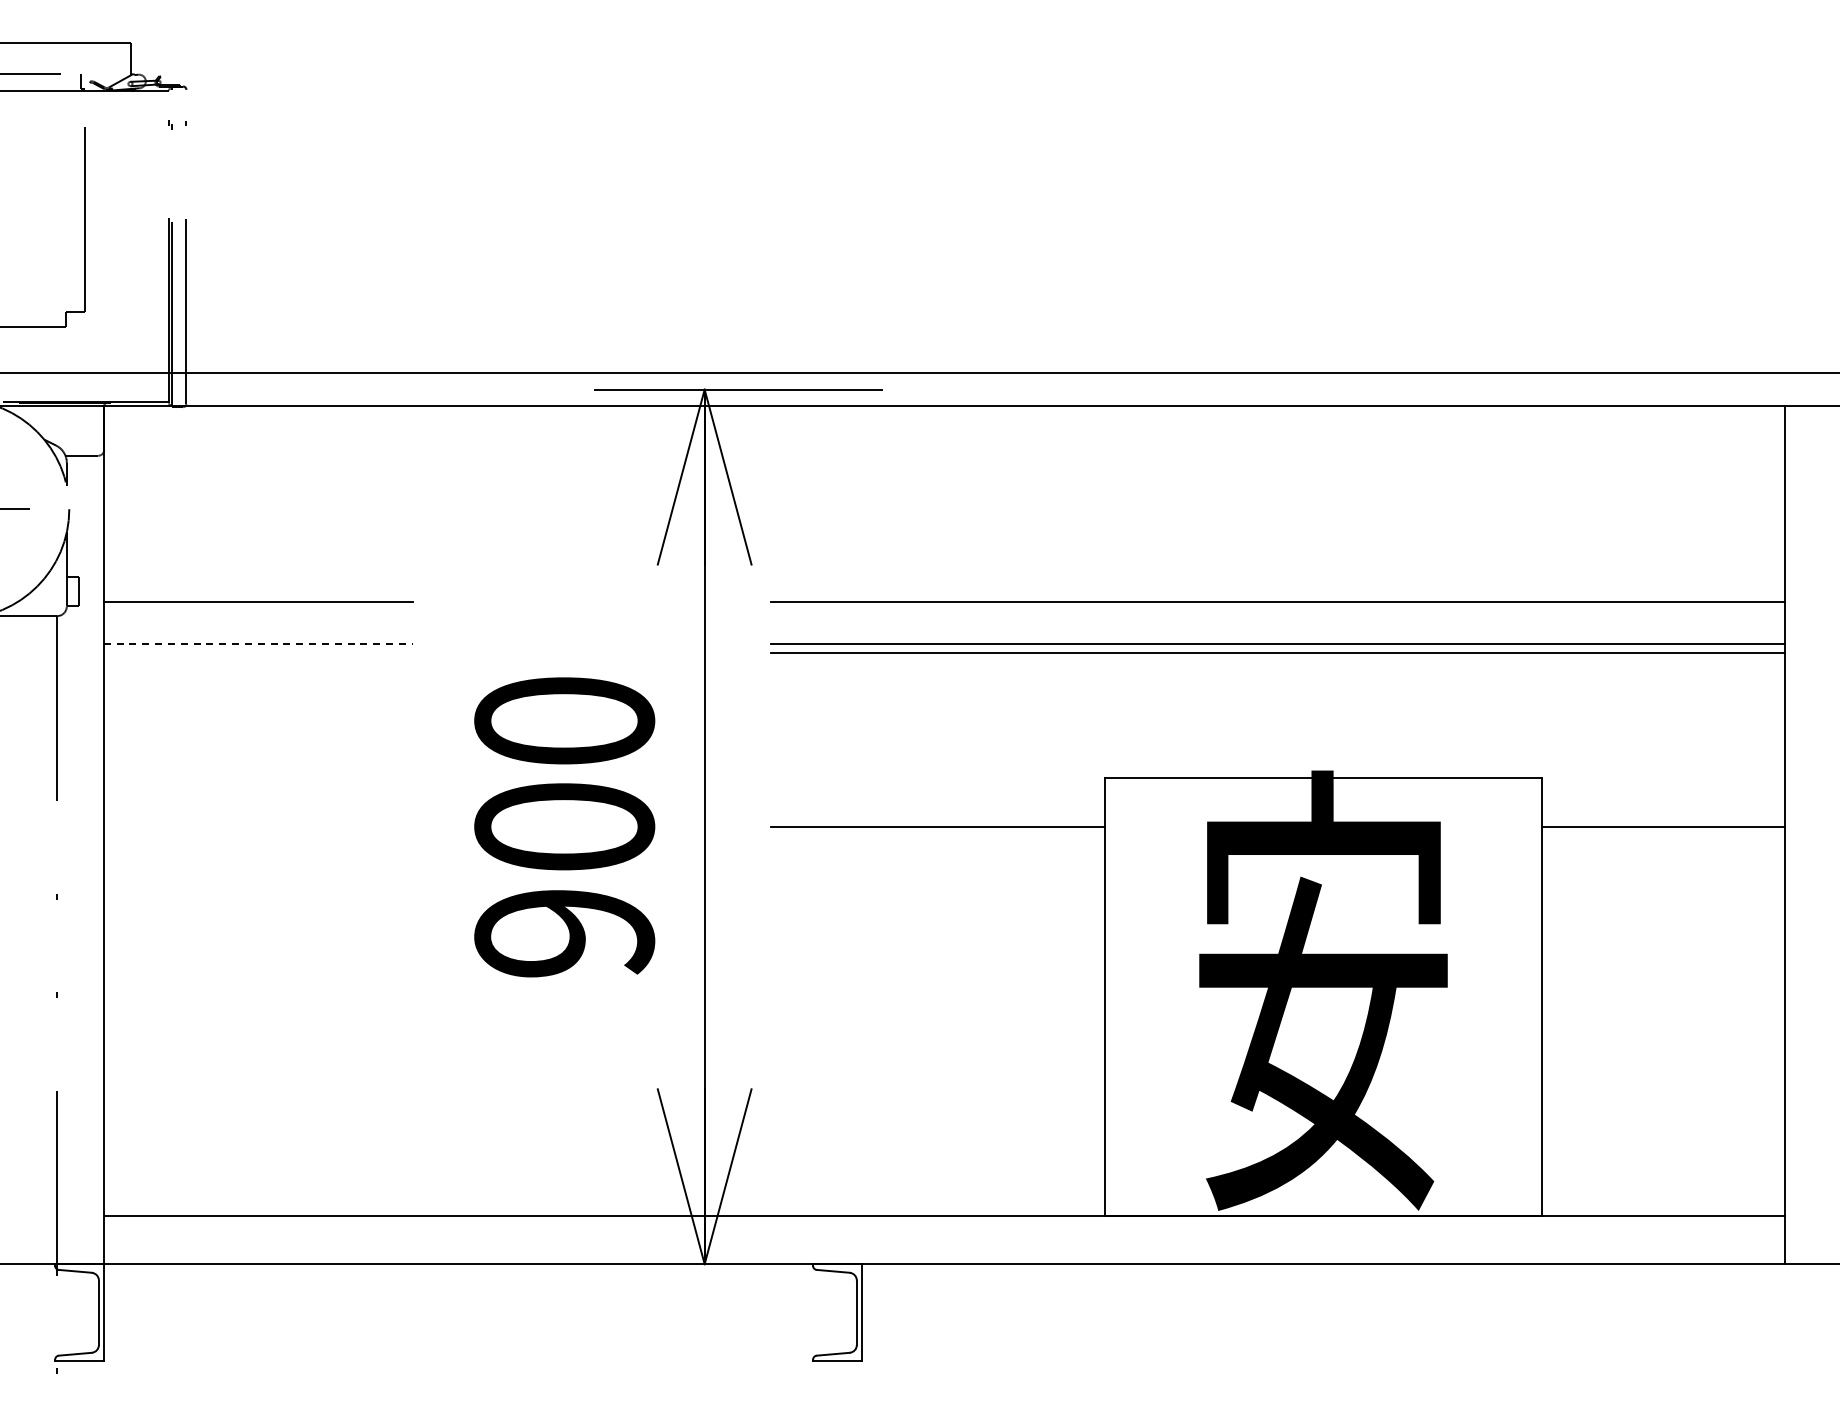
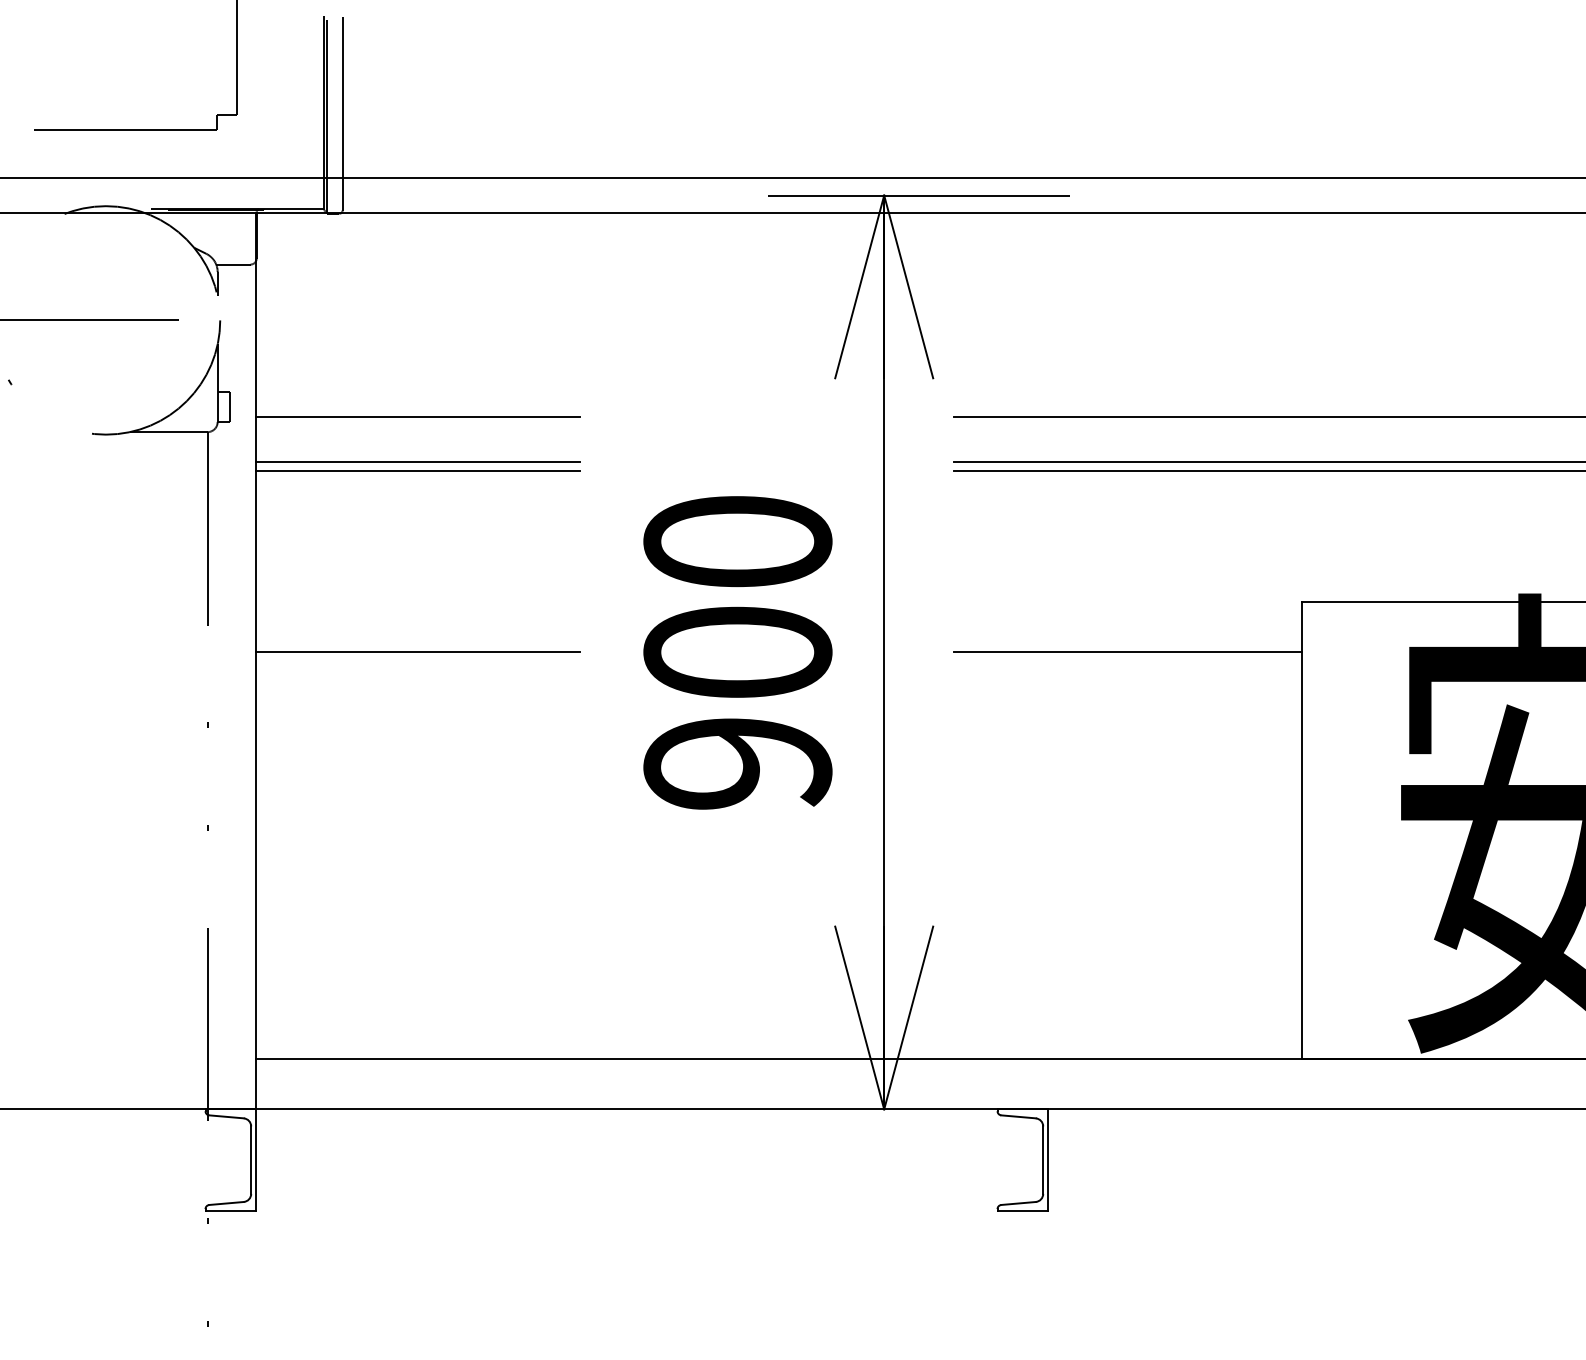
line: (258, 644) -> (417, 461), dashed -> solid
line: (258, 653) -> (417, 471), added
line: (258, 826) -> (417, 651), added

